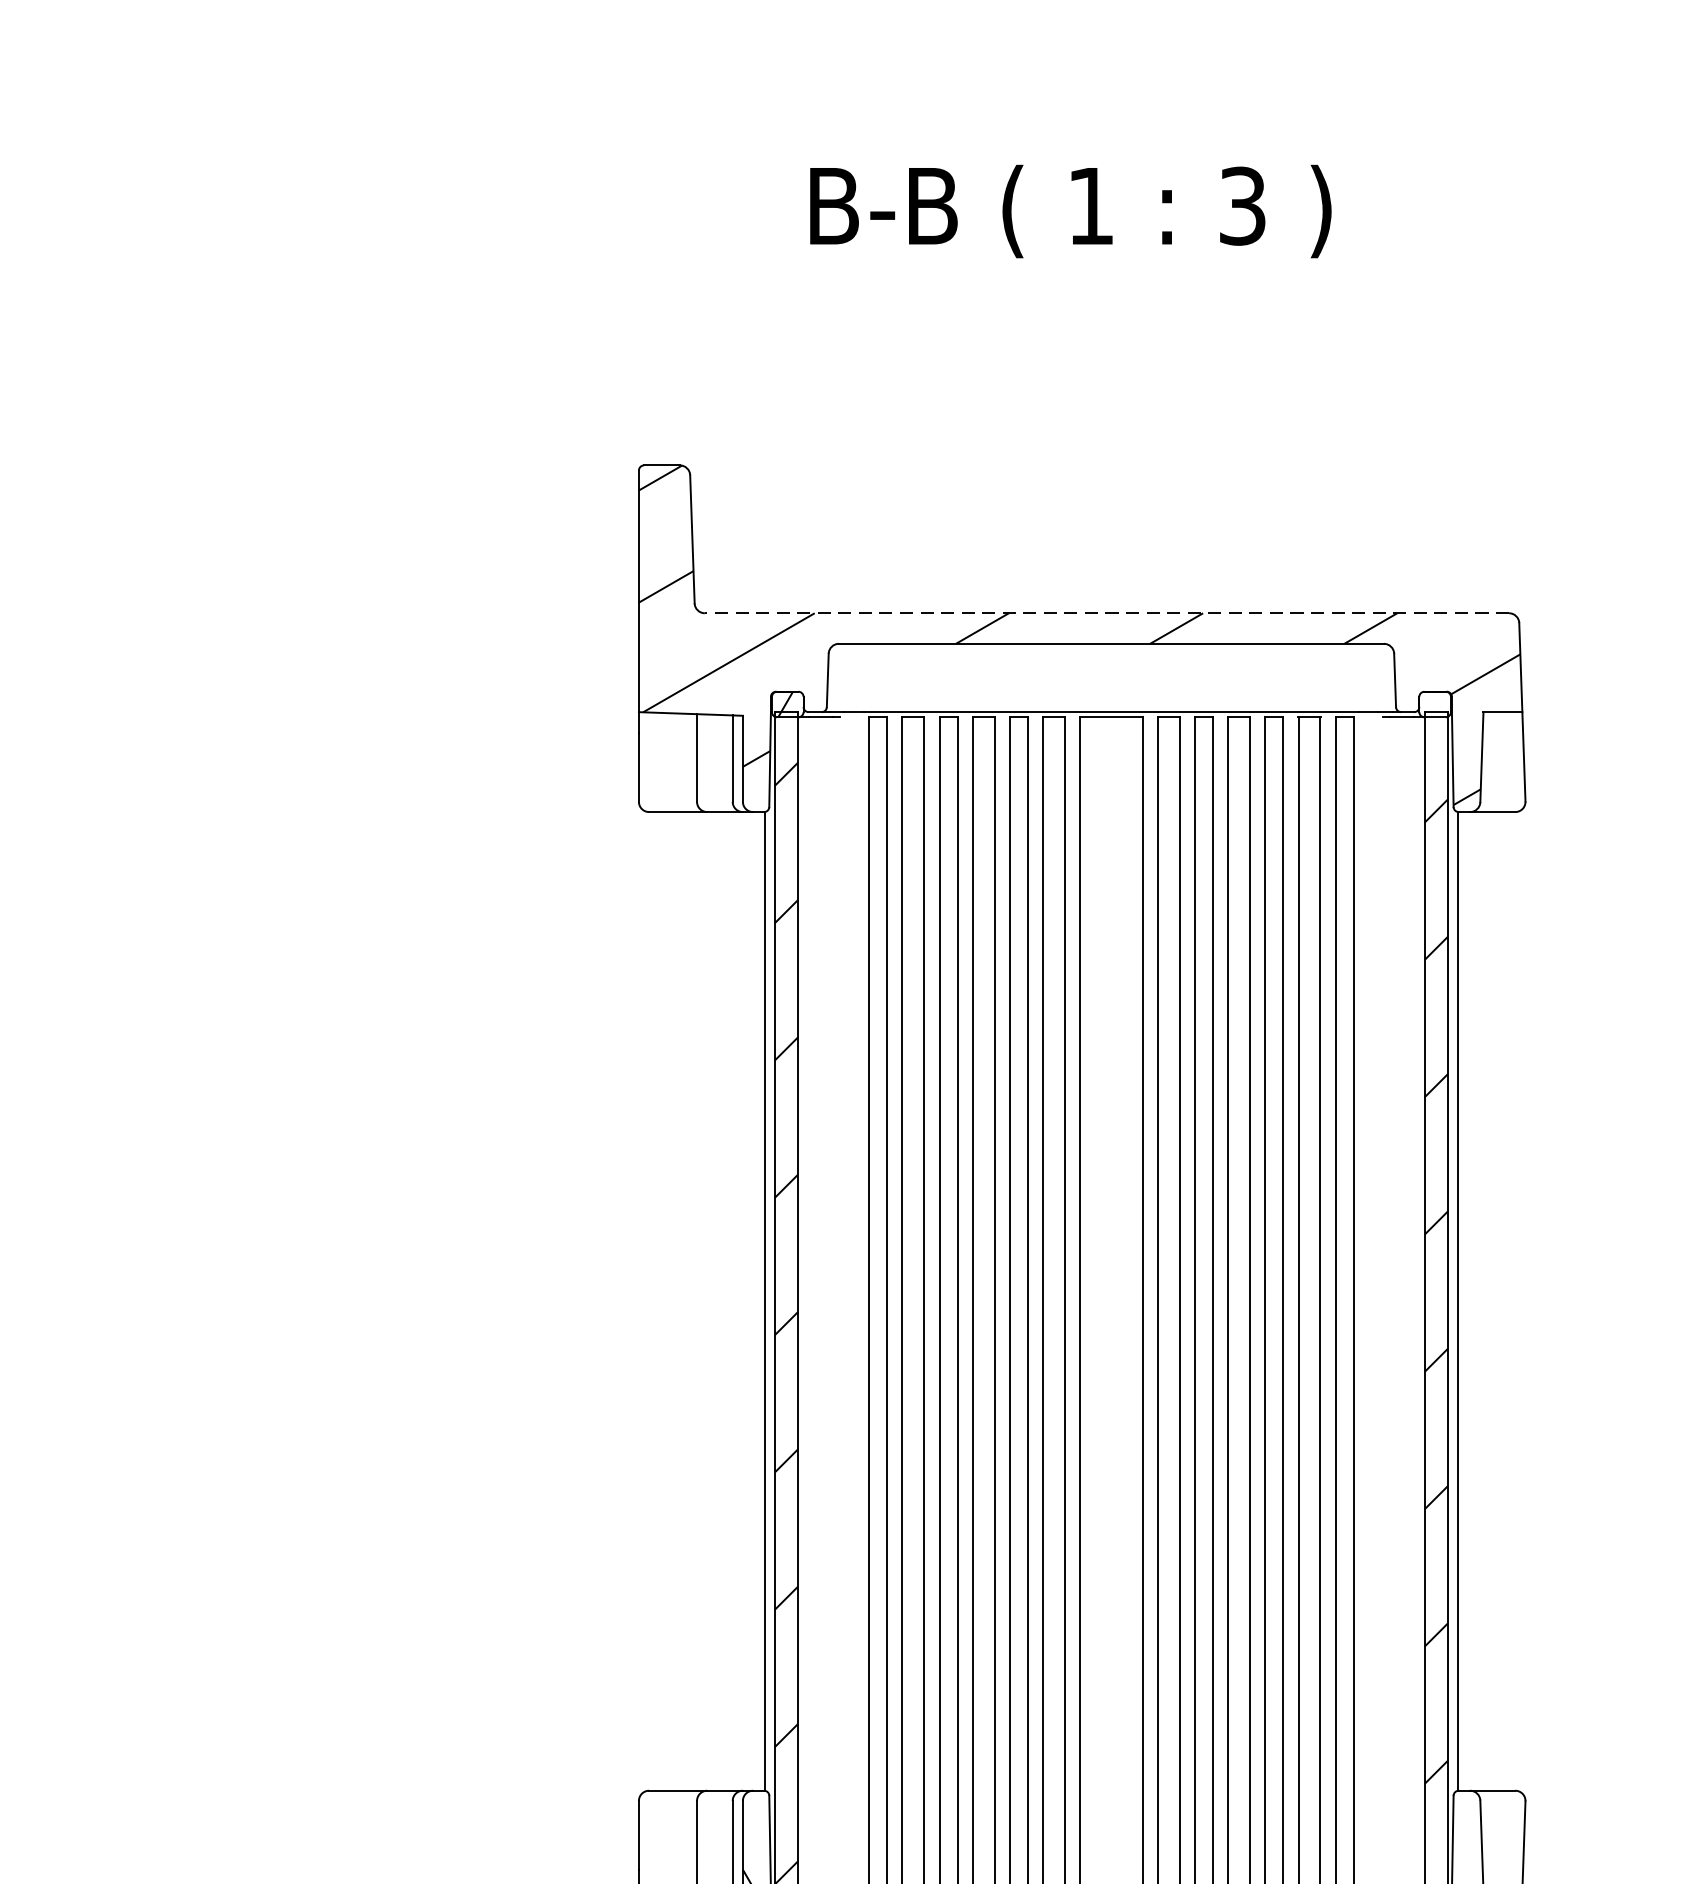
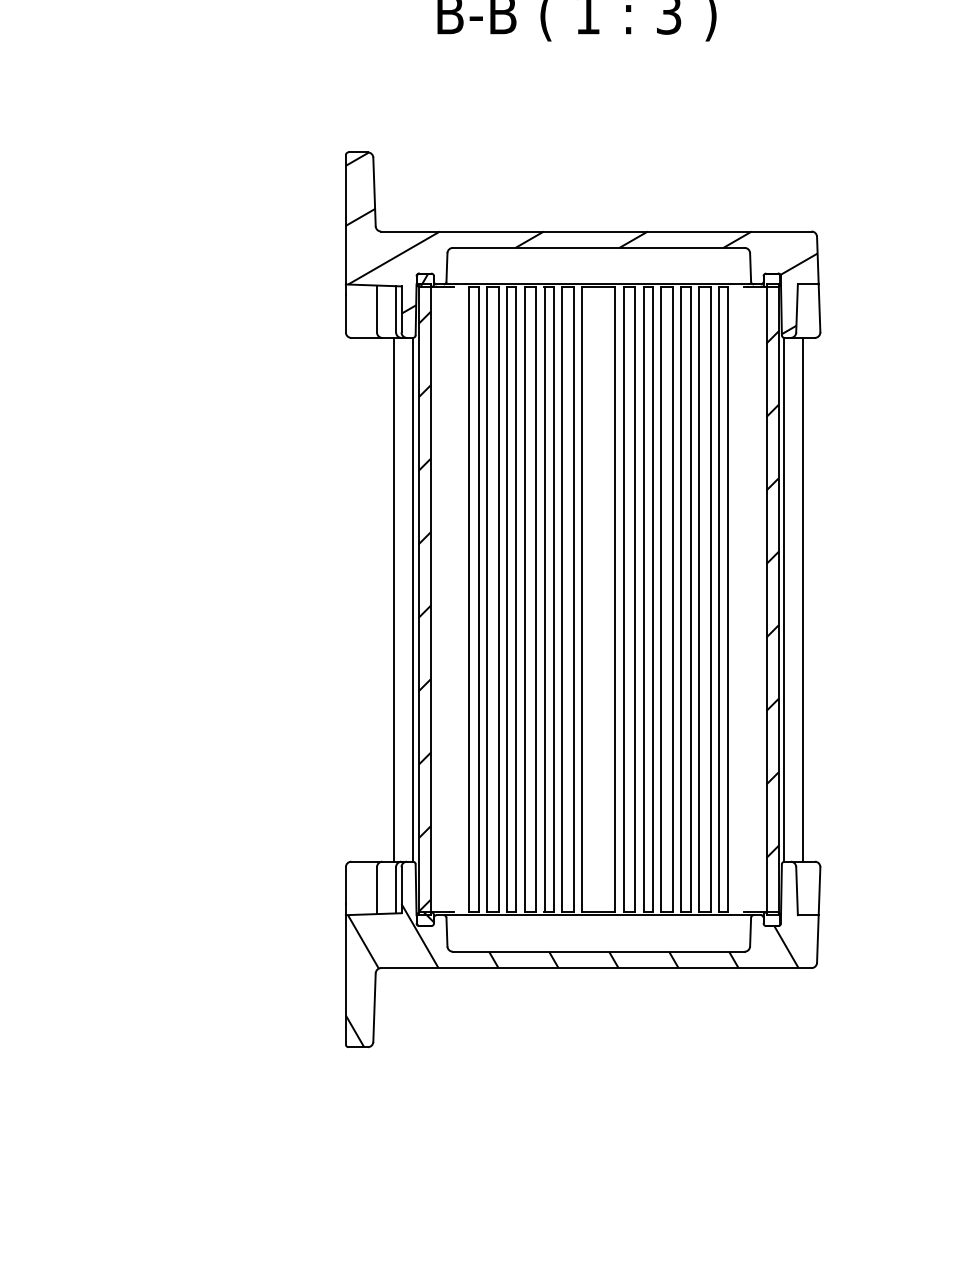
line: (1105, 613) -> (595, 231), dashed -> solid
line: (729, 1300) -> (394, 599), added
line: (1493, 1300) -> (803, 599), added

